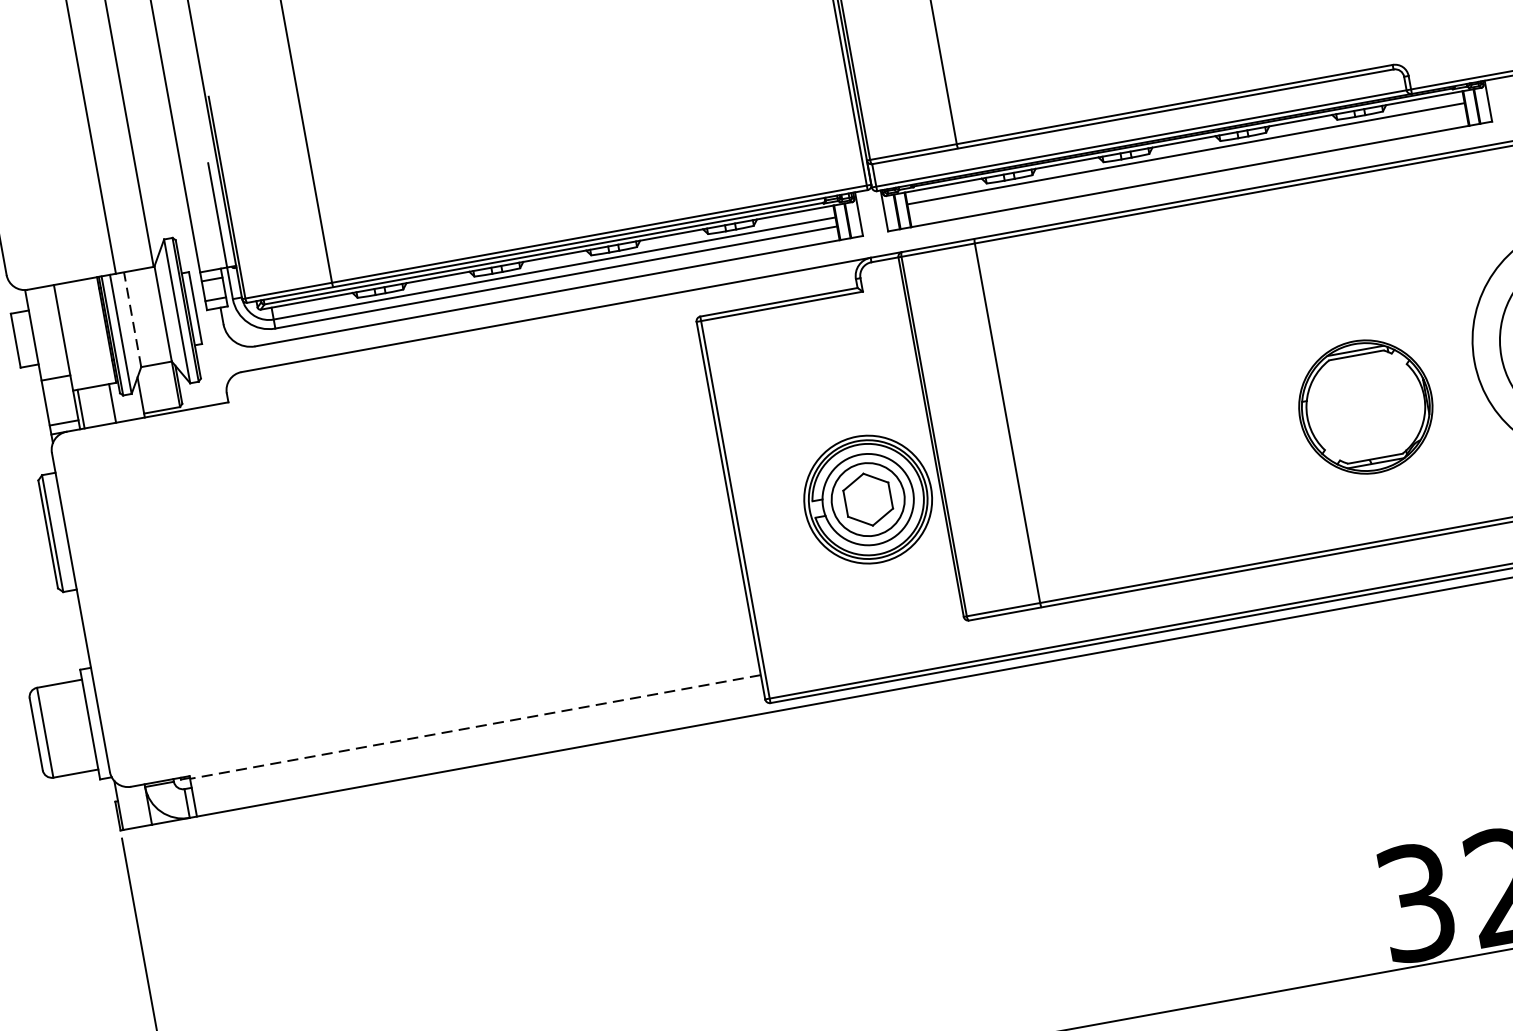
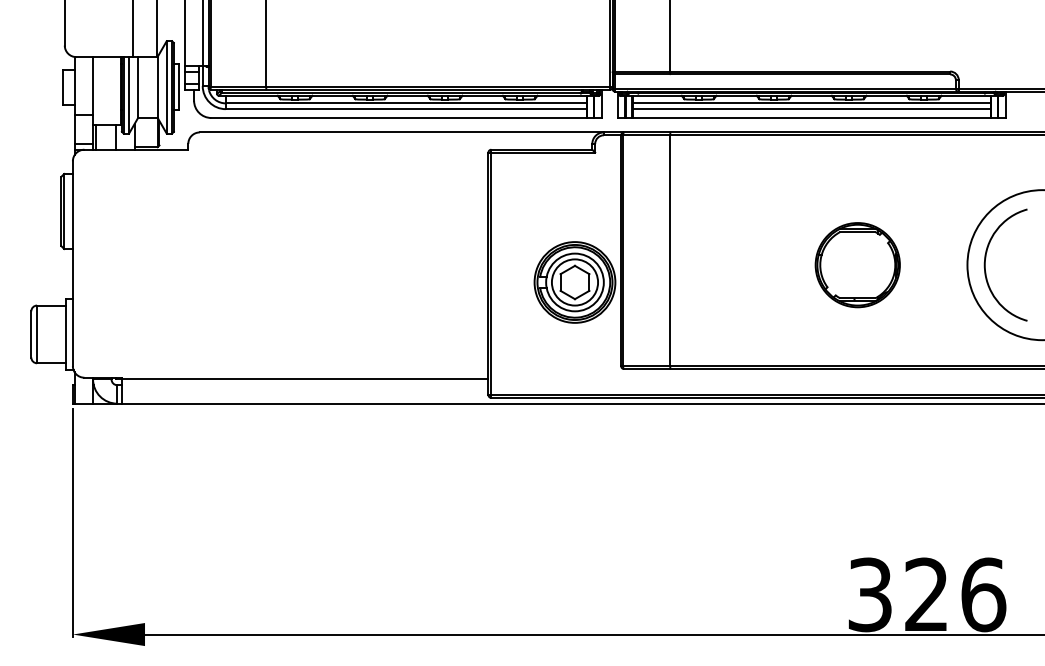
line: (1187, 163) -> (811, 109), added
line: (133, 319) -> (138, 87), dashed -> solid
part: (1365, 407) -> (857, 265), moved
line: (474, 727) -> (304, 379), dashed -> solid

